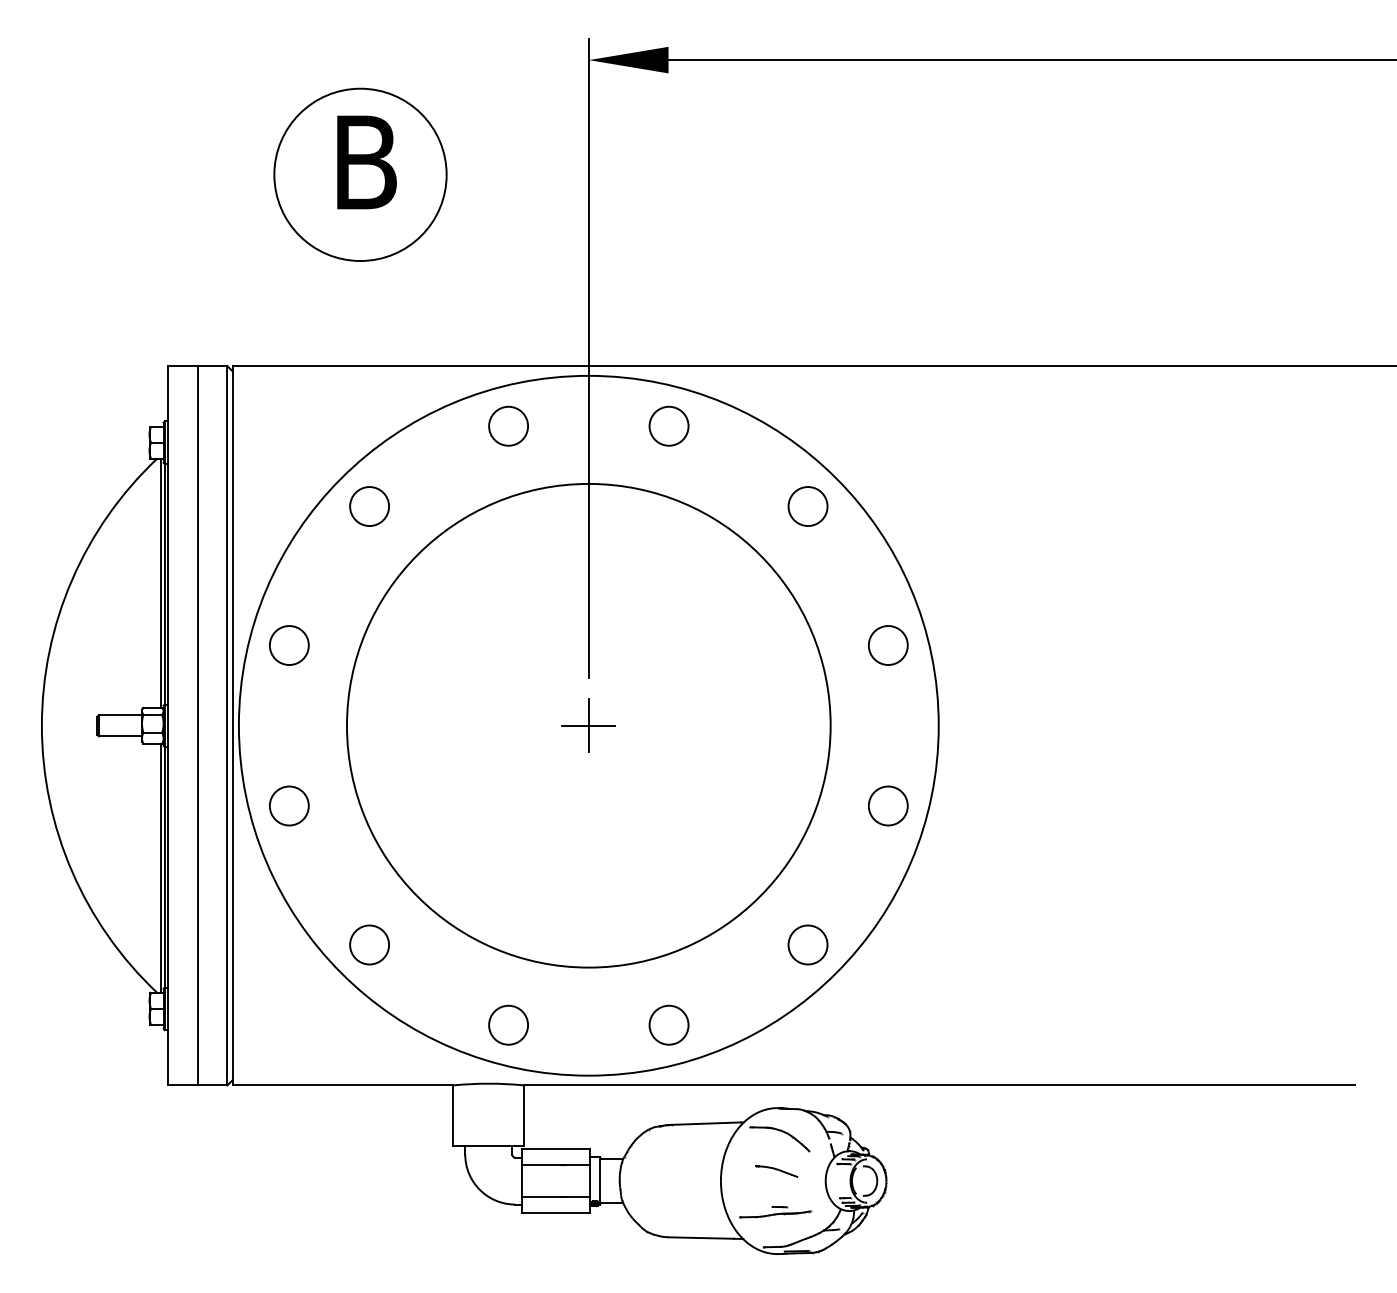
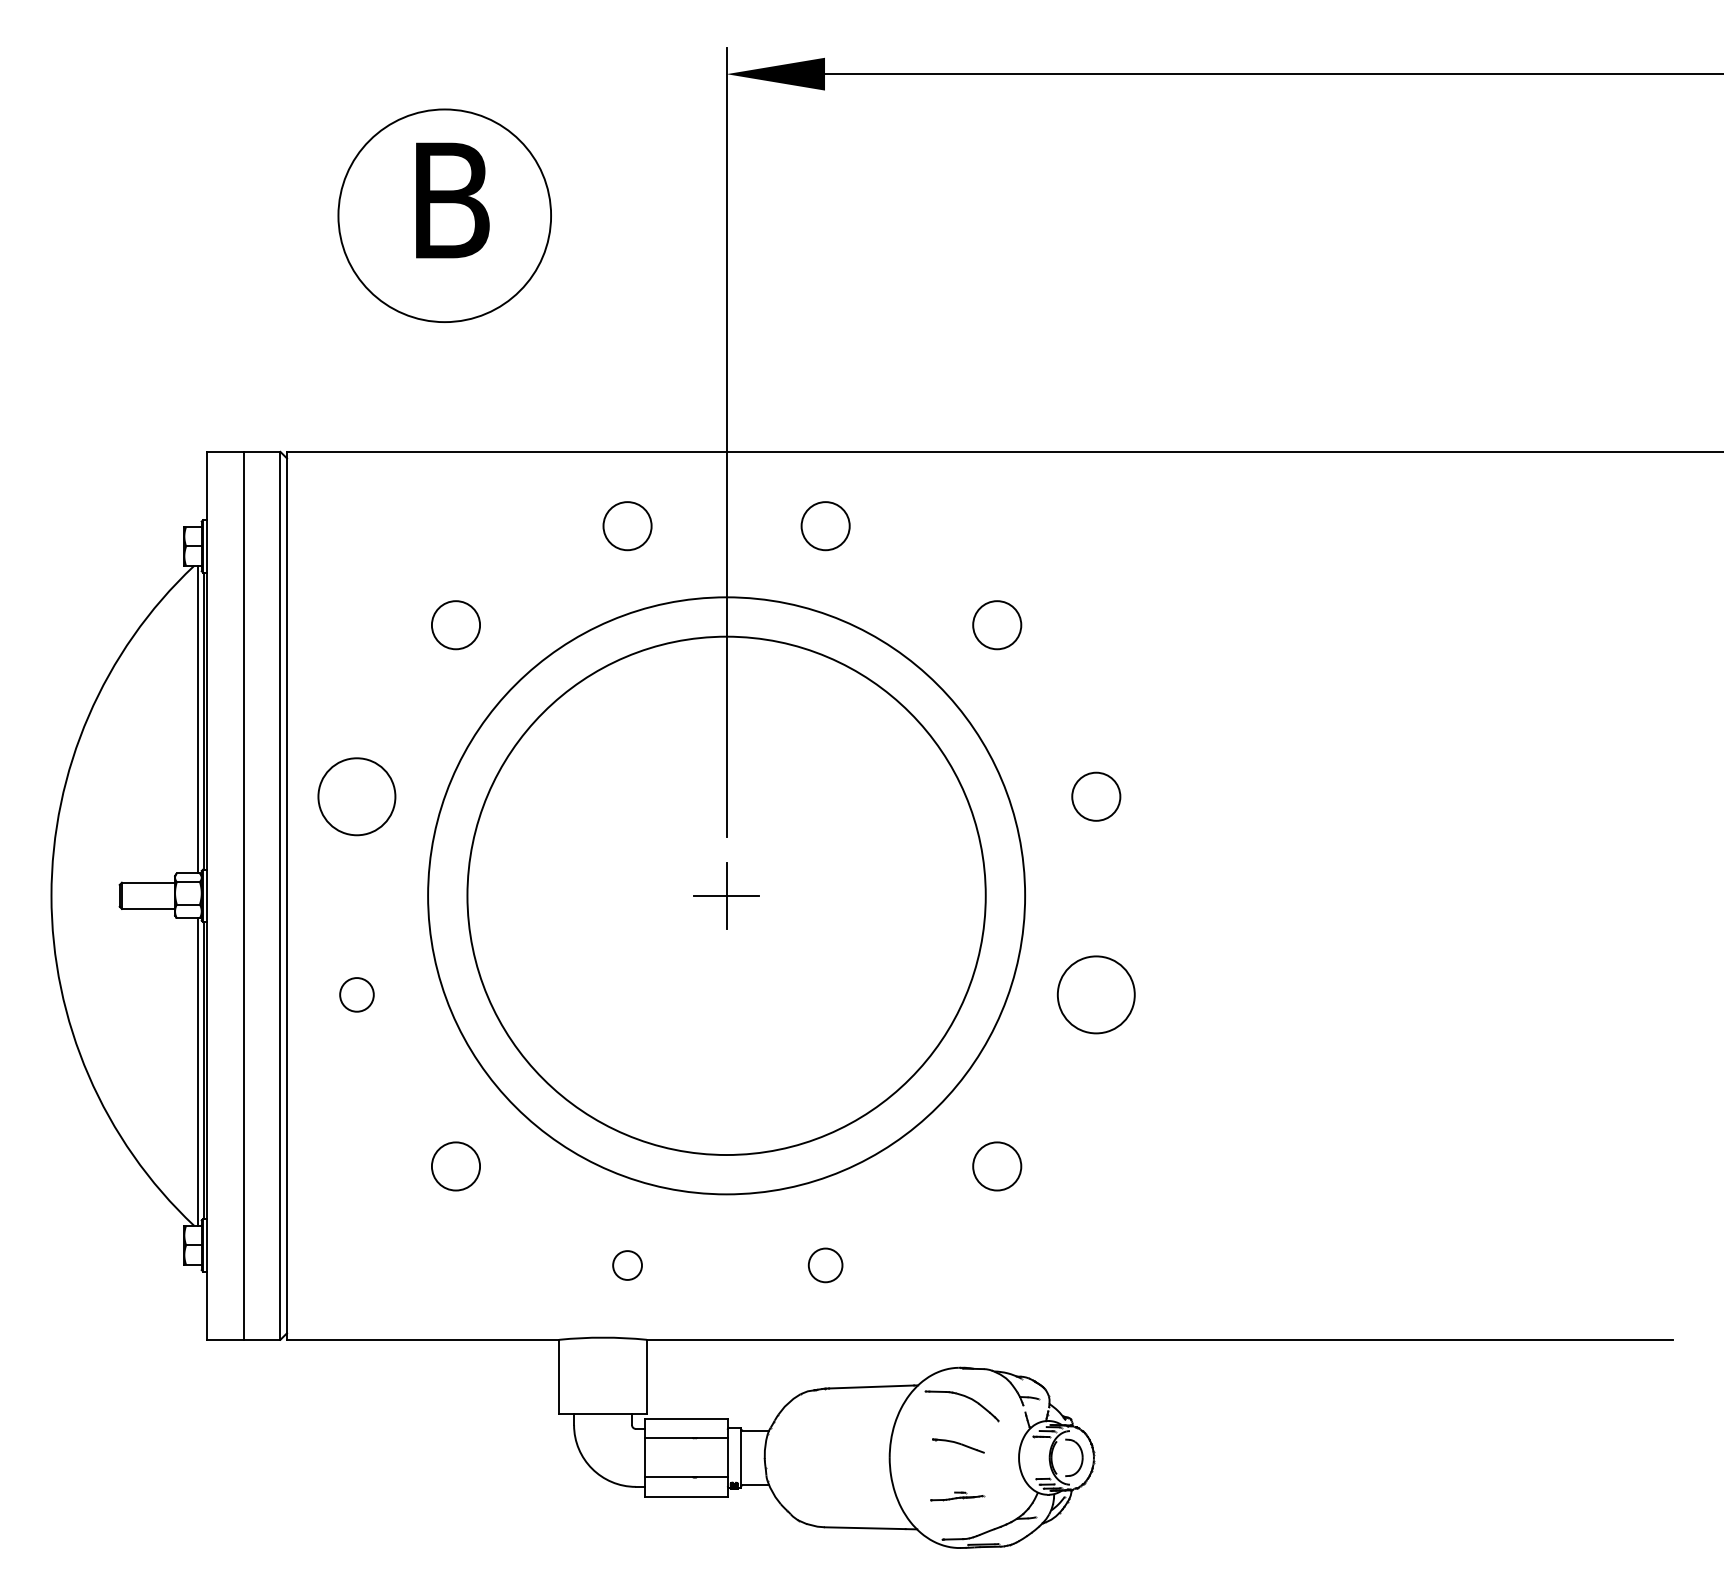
circle: (288, 645) -> (355, 796), size x1.6
circle: (588, 725) -> (726, 895), size x0.6
circle: (289, 805) -> (357, 994), size x0.7
circle: (887, 805) -> (1095, 994), size x1.6
circle: (508, 1024) -> (627, 1264), size x0.6
circle: (668, 1024) -> (824, 1264), size x0.7
part: (775, 1212) -> (957, 1496), size x0.6

